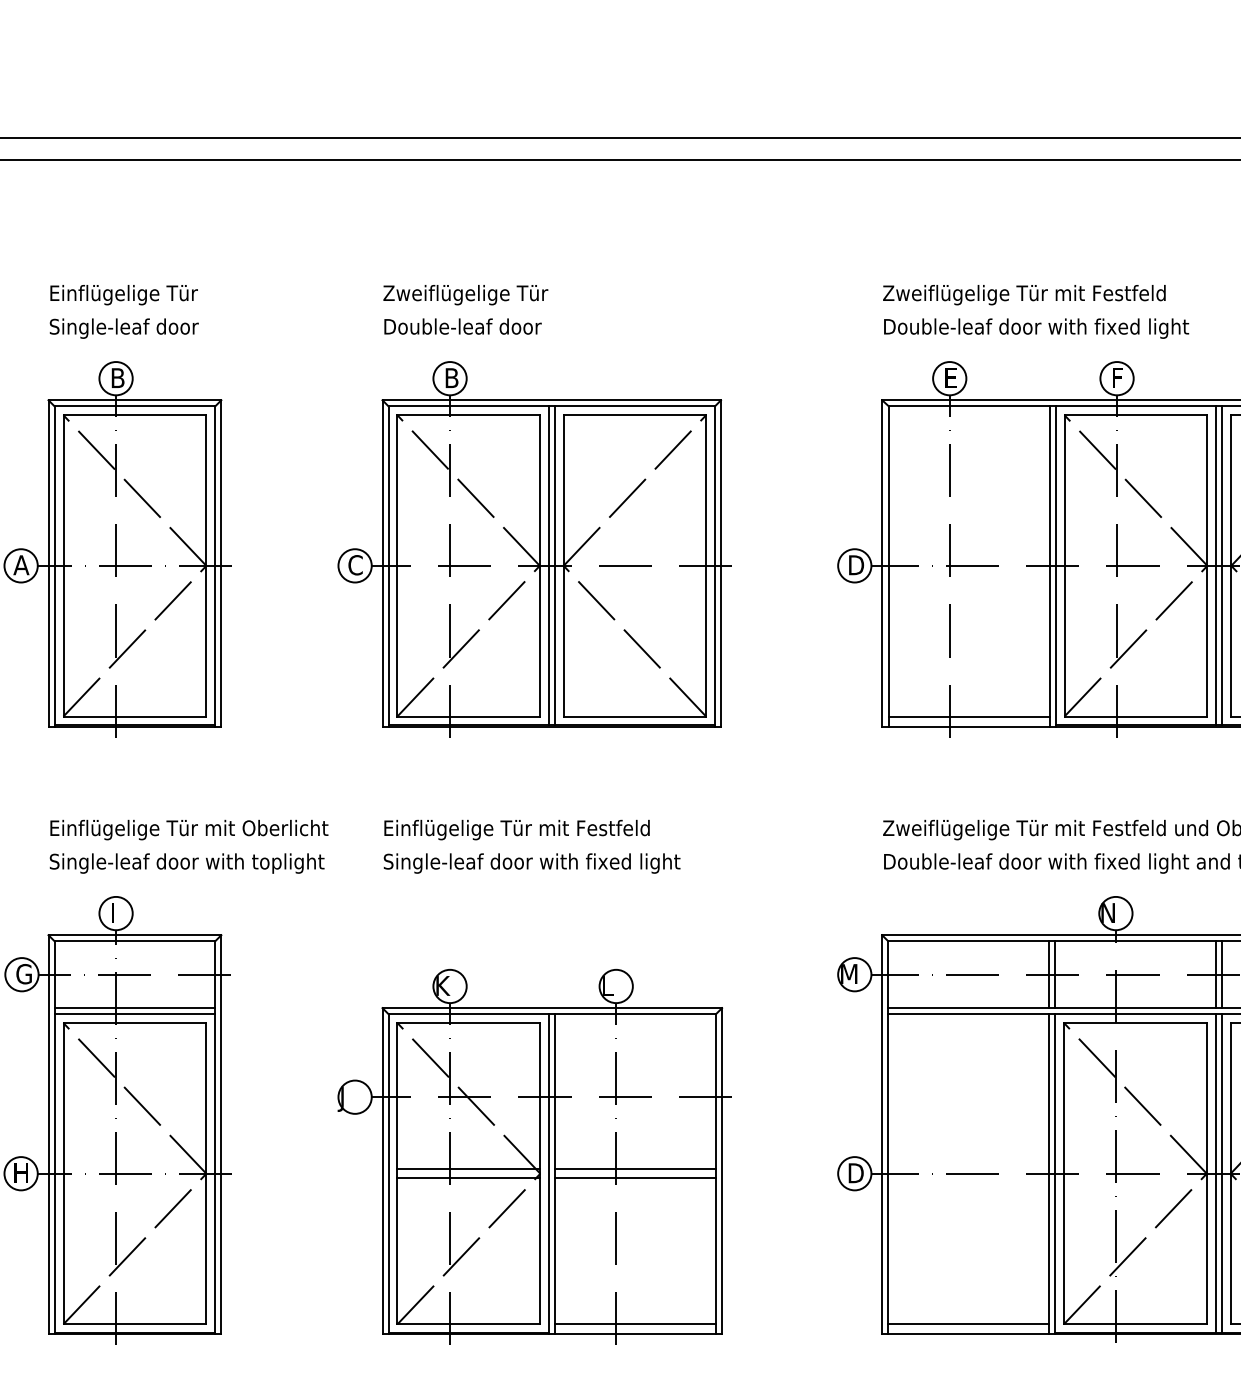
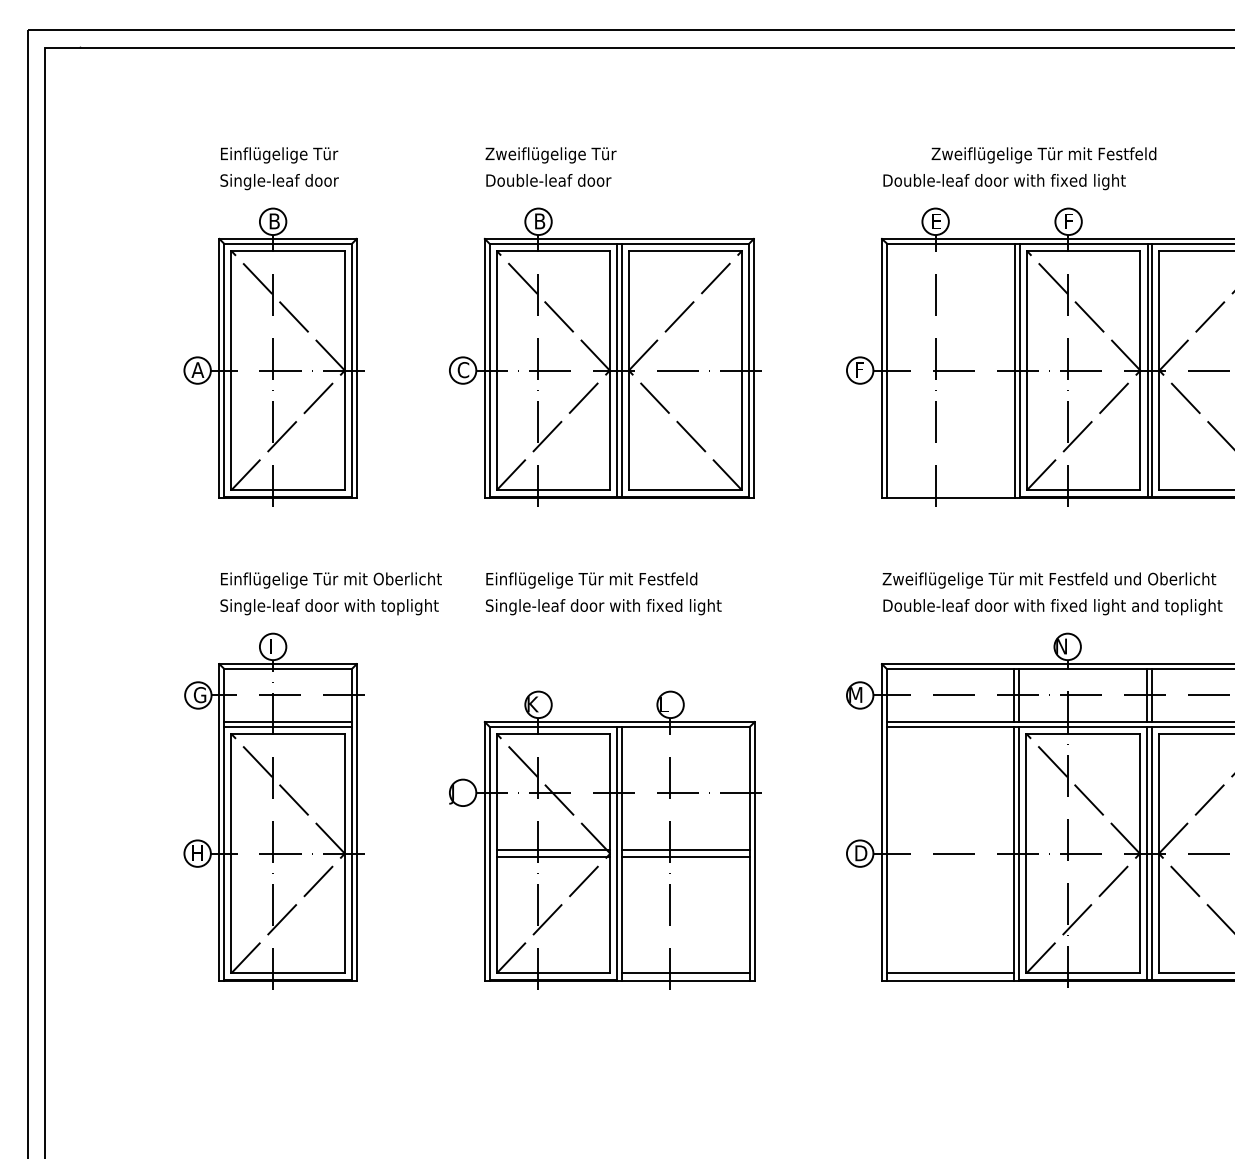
text: (1023, 295) -> (1043, 155), moved
text: (856, 564) -> (861, 369), D -> F
line: (968, 716) -> (950, 490), removed

